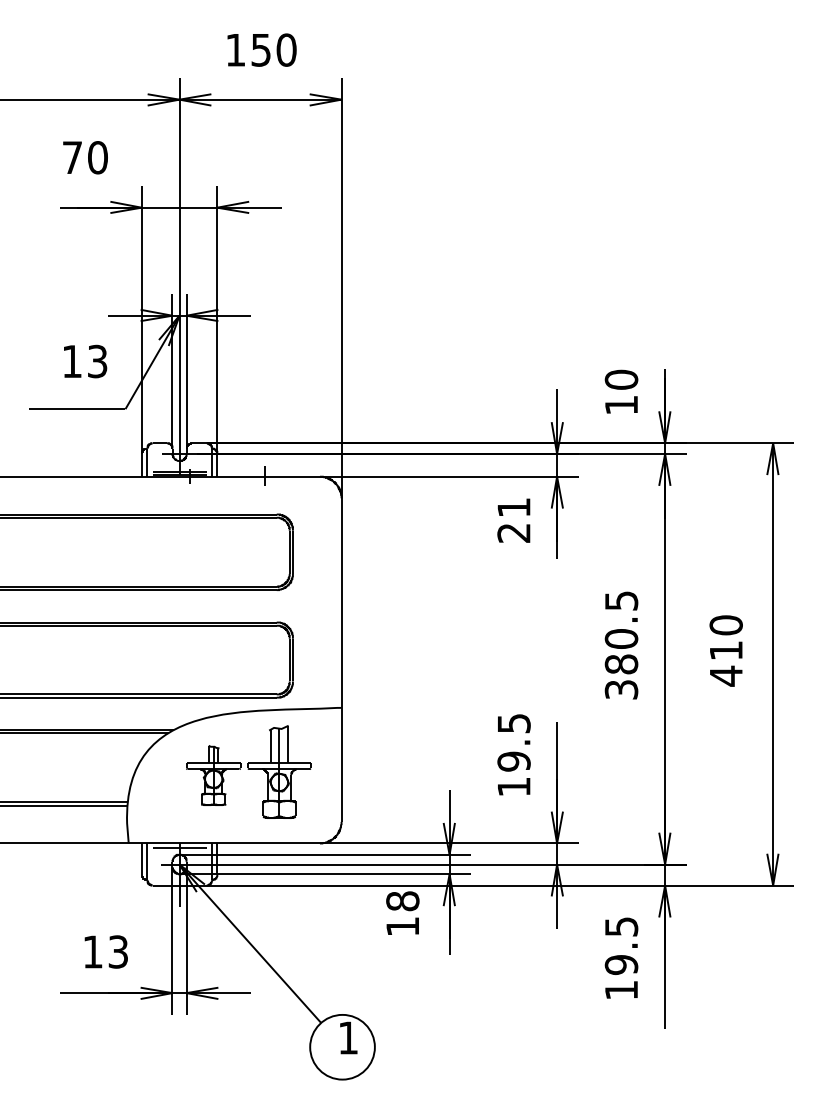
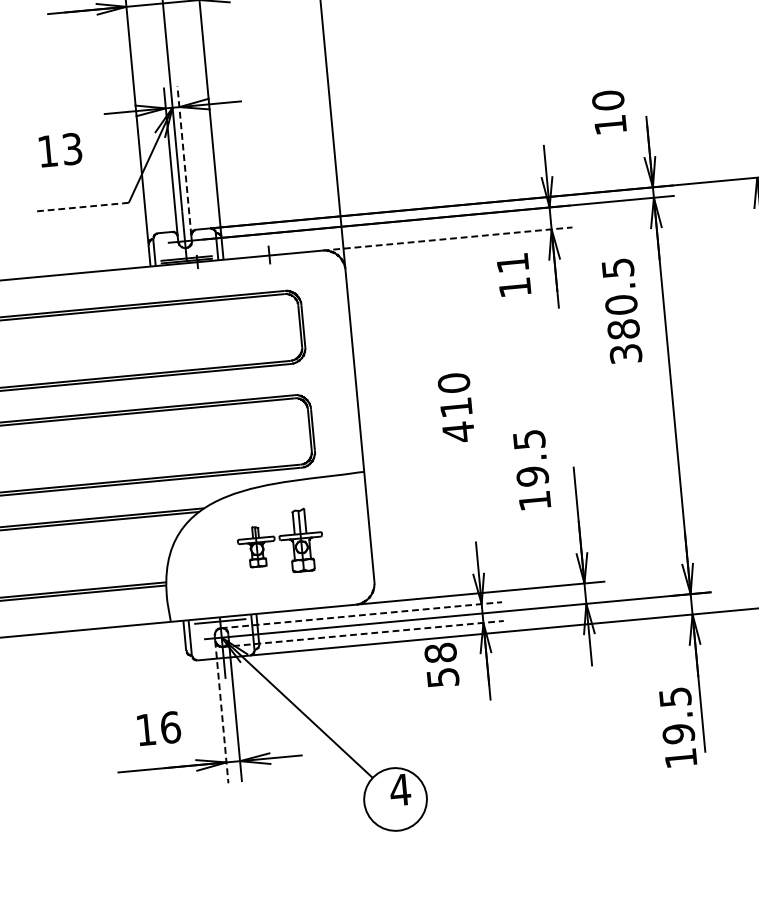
text: (85, 361) -> (60, 150), moved
line: (186, 370) -> (184, 160), solid -> dashed
text: (621, 391) -> (609, 111), moved
line: (76, 409) -> (81, 207), solid -> dashed
line: (449, 476) -> (447, 238), solid -> dashed
text: (513, 533) -> (514, 288), 21 -> 11
text: (621, 645) -> (621, 311), moved
text: (725, 650) -> (455, 407), moved
text: (513, 754) -> (531, 469), moved
part: (248, 771) -> (280, 541), size x0.7
line: (325, 854) -> (361, 614), solid -> dashed
line: (325, 874) -> (363, 634), solid -> dashed
text: (402, 926) -> (442, 677), 18 -> 58
line: (172, 940) -> (221, 711), solid -> dashed
text: (118, 951) -> (170, 727), 13 -> 16
text: (621, 957) -> (678, 726), moved
text: (347, 1037) -> (399, 789), 1 -> 4

